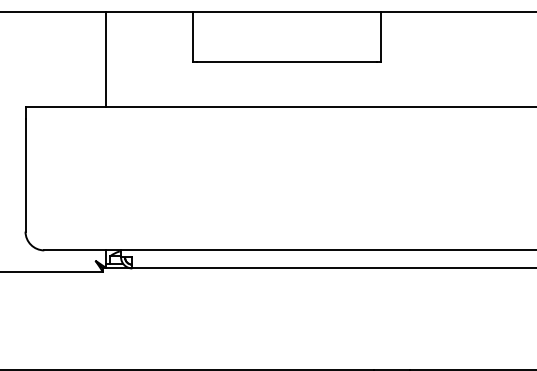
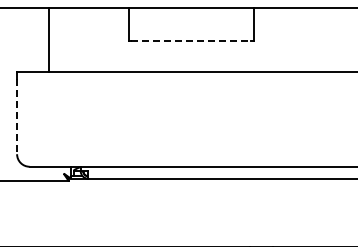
line: (105, 59) -> (48, 39), moved
line: (287, 60) -> (191, 40), solid -> dashed
line: (26, 174) -> (17, 116), solid -> dashed

